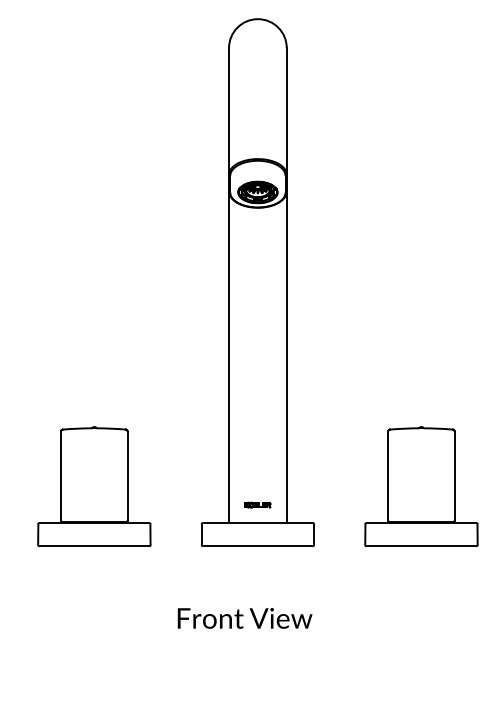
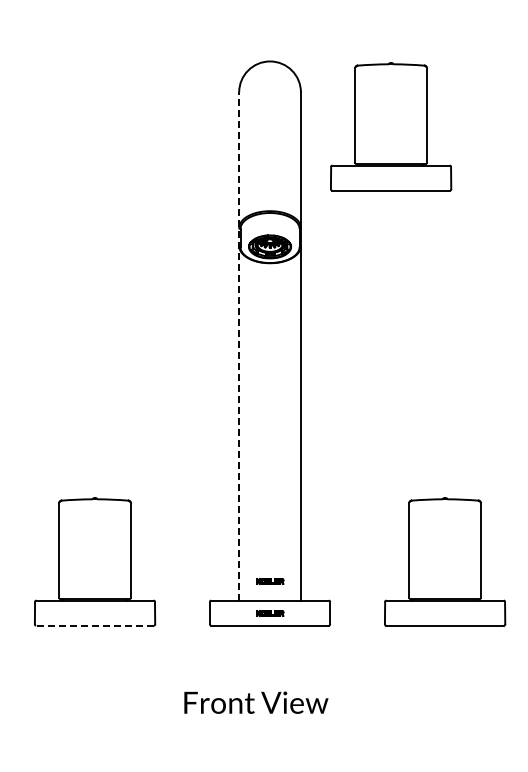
part: (371, 79) -> (391, 126), added
line: (229, 284) -> (239, 345), solid -> dashed
part: (258, 535) -> (270, 613), added
line: (94, 546) -> (95, 625), solid -> dashed

